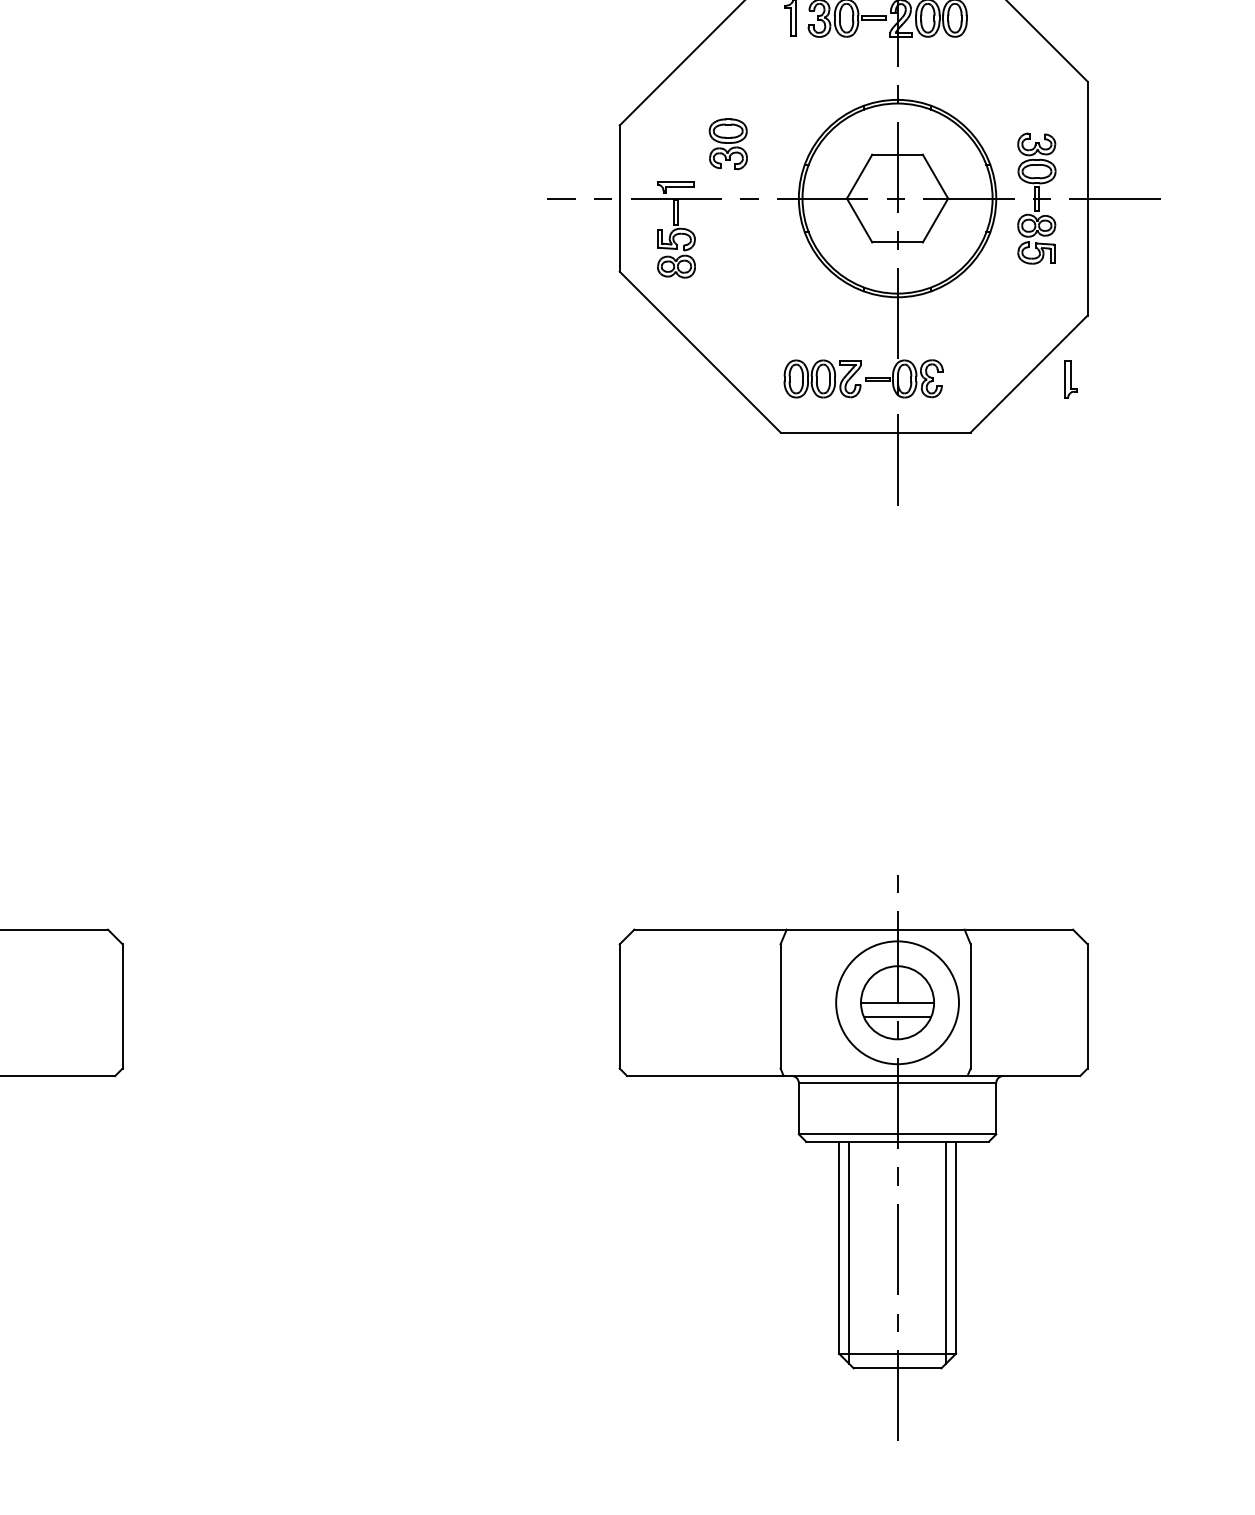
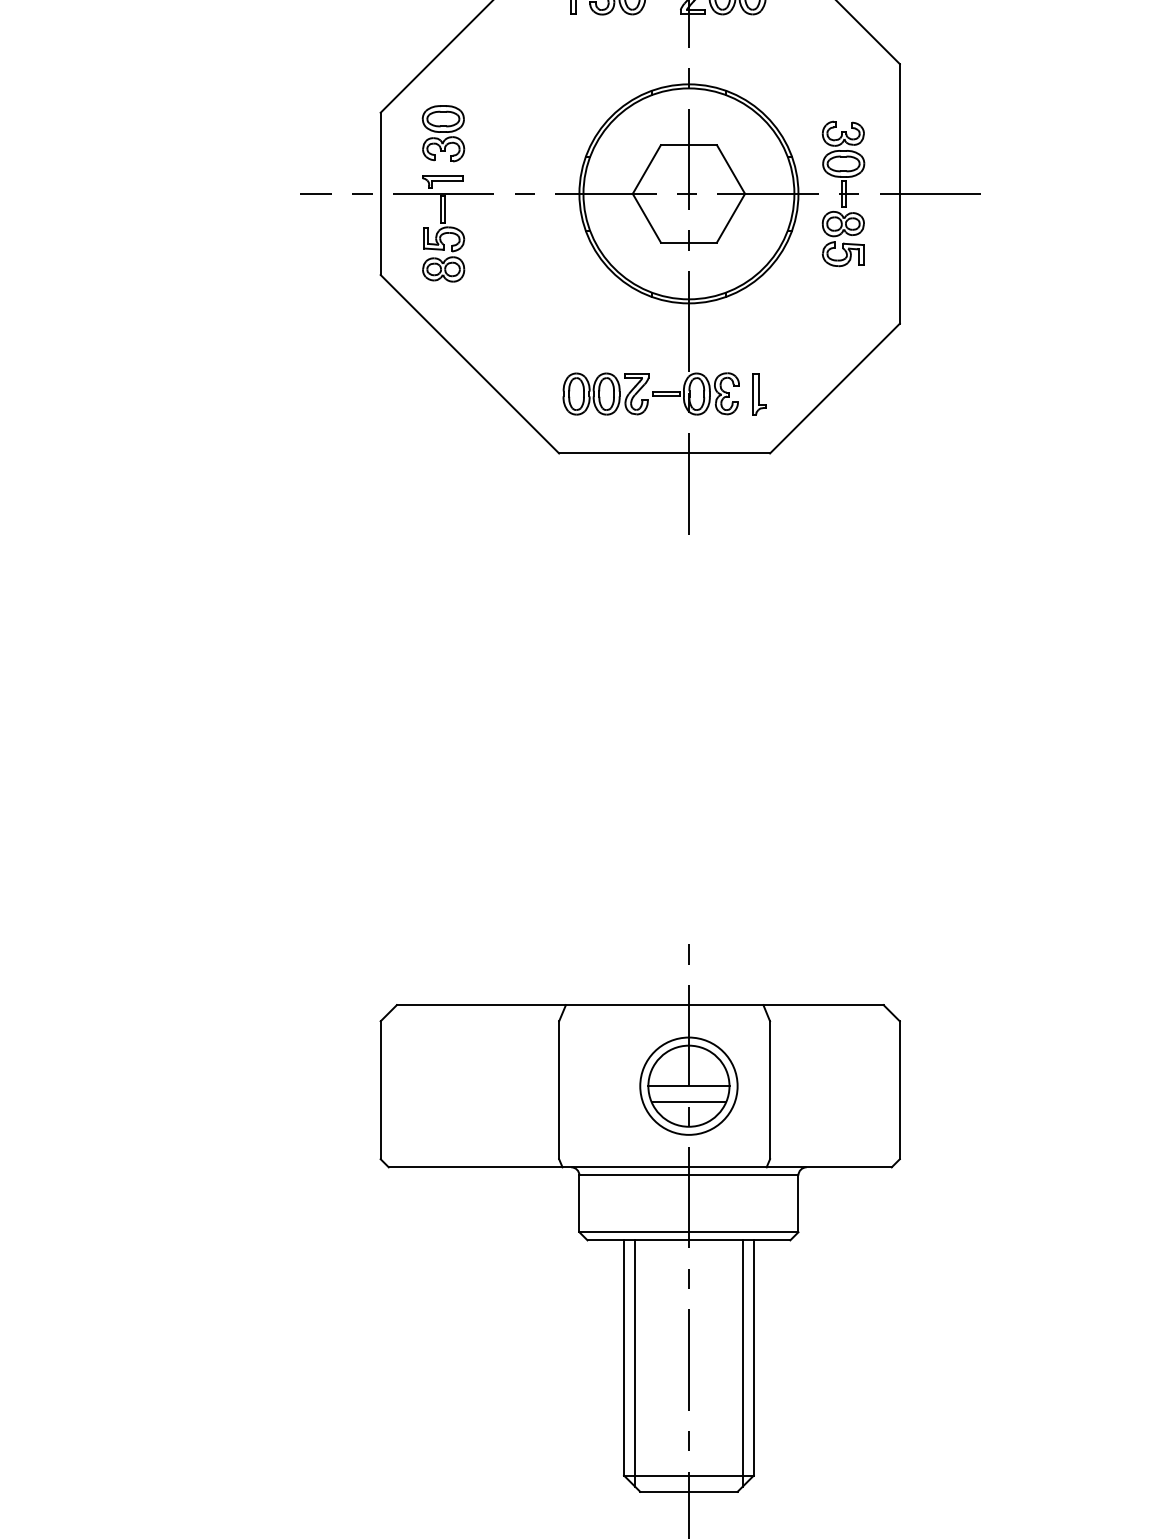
part: (727, 144) -> (442, 133), moved
part: (1070, 379) -> (758, 394), moved
circle: (897, 1002) -> (688, 1085), size x0.71

